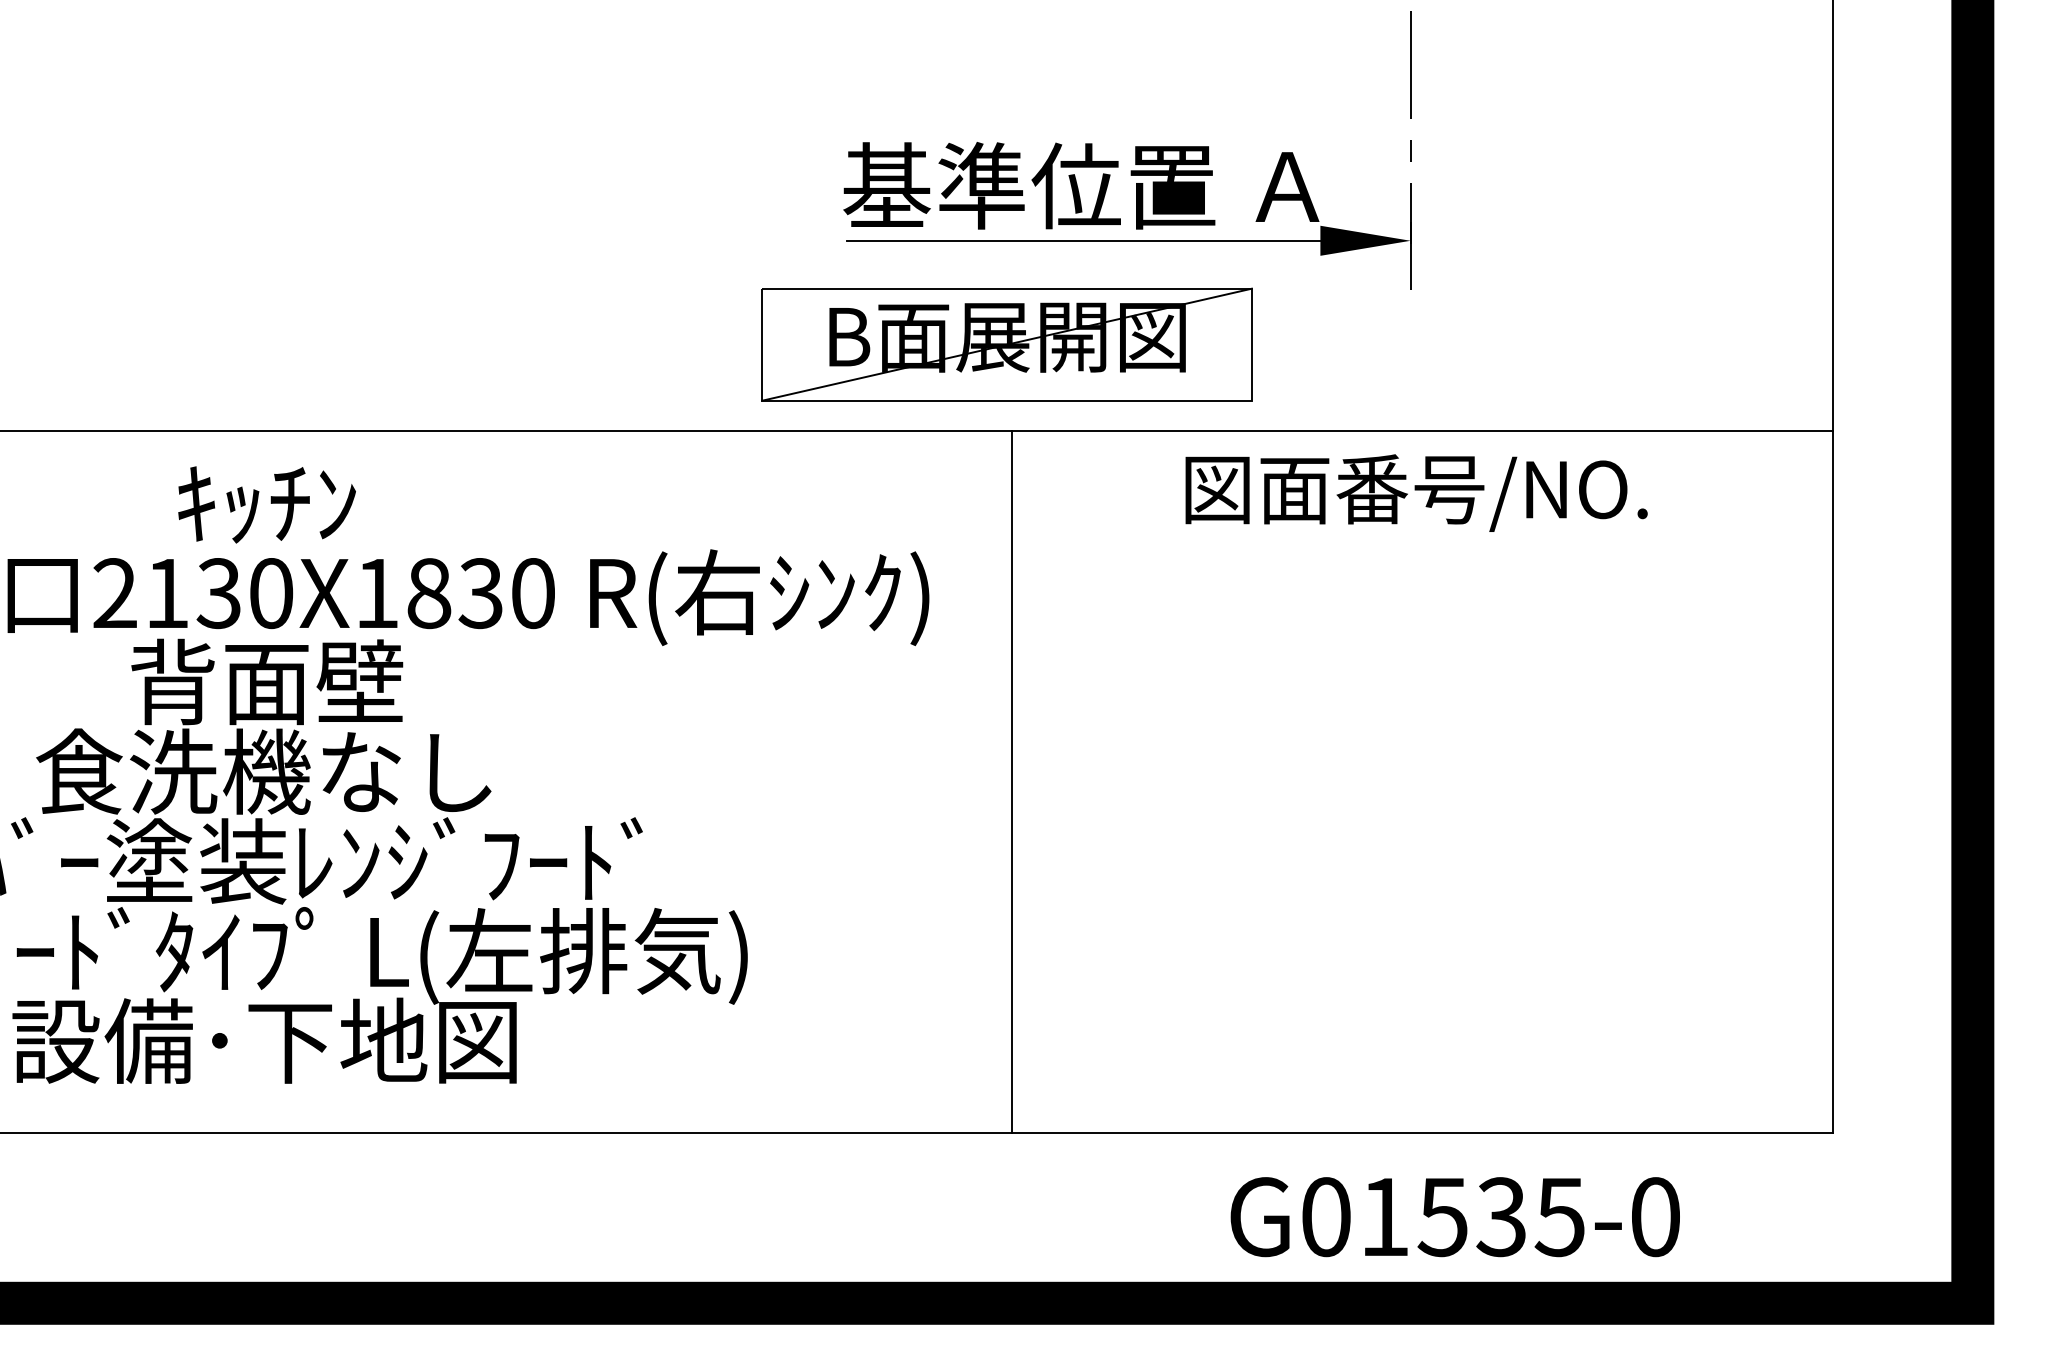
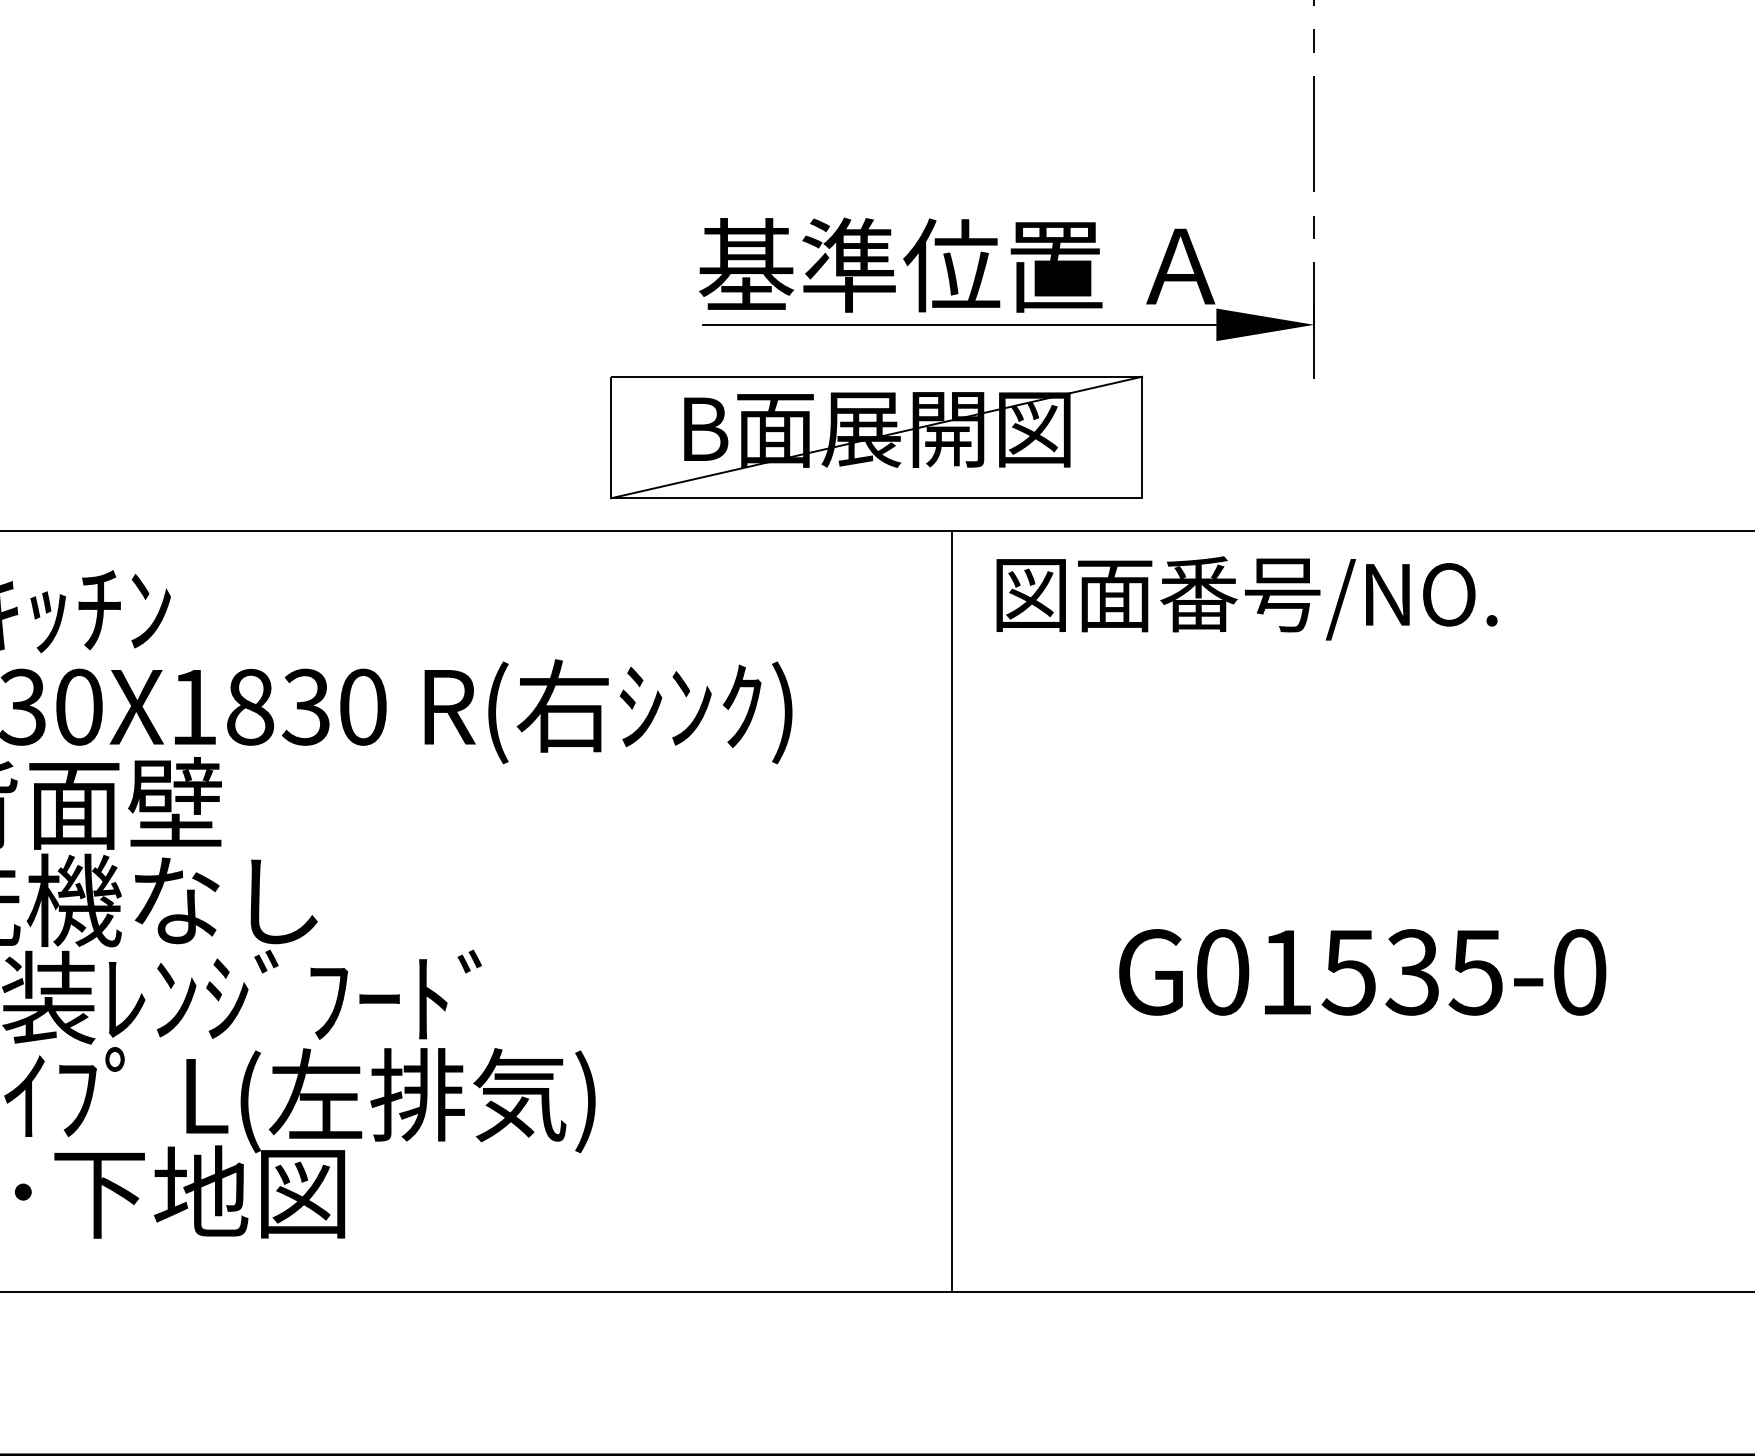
text: (1416, 492) -> (1246, 597), moved
line: (1011, 781) -> (951, 911), moved
text: (1454, 1217) -> (1361, 972), moved

